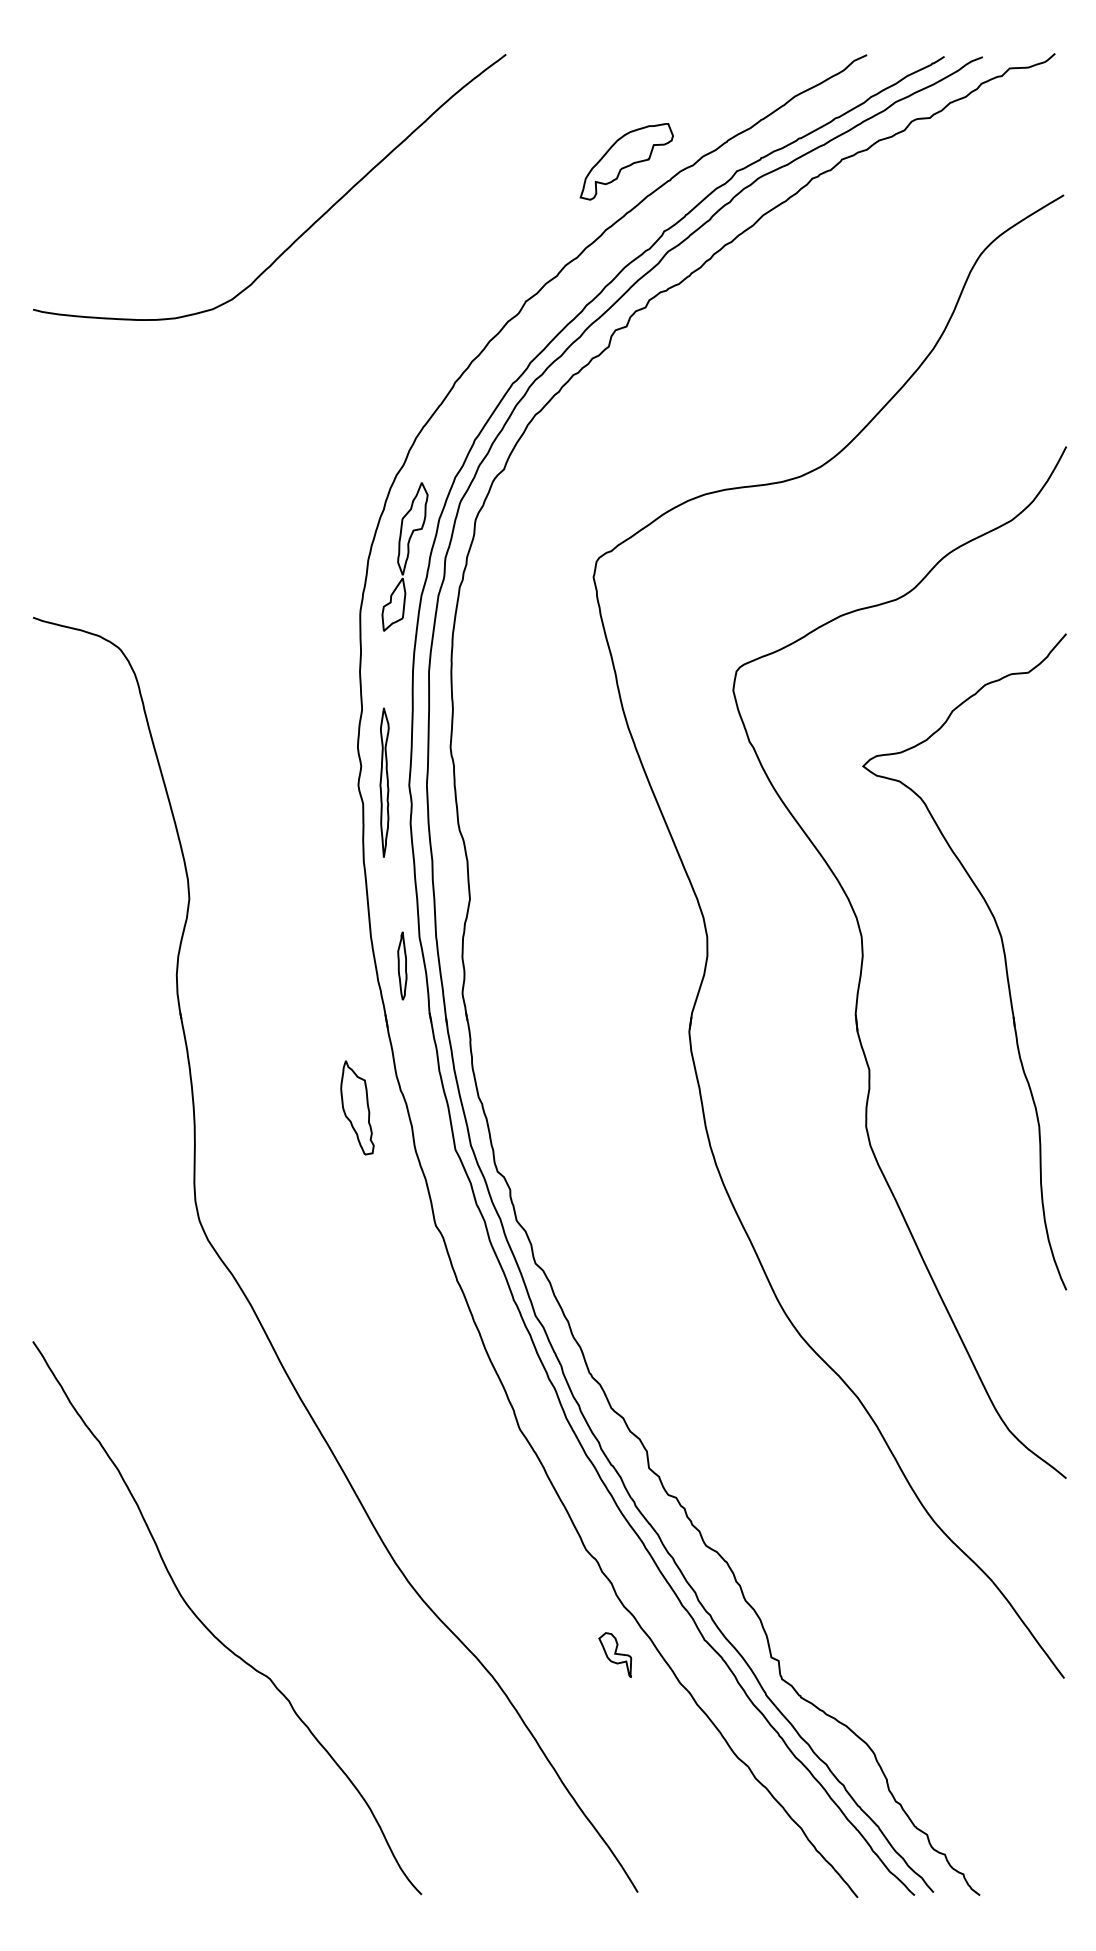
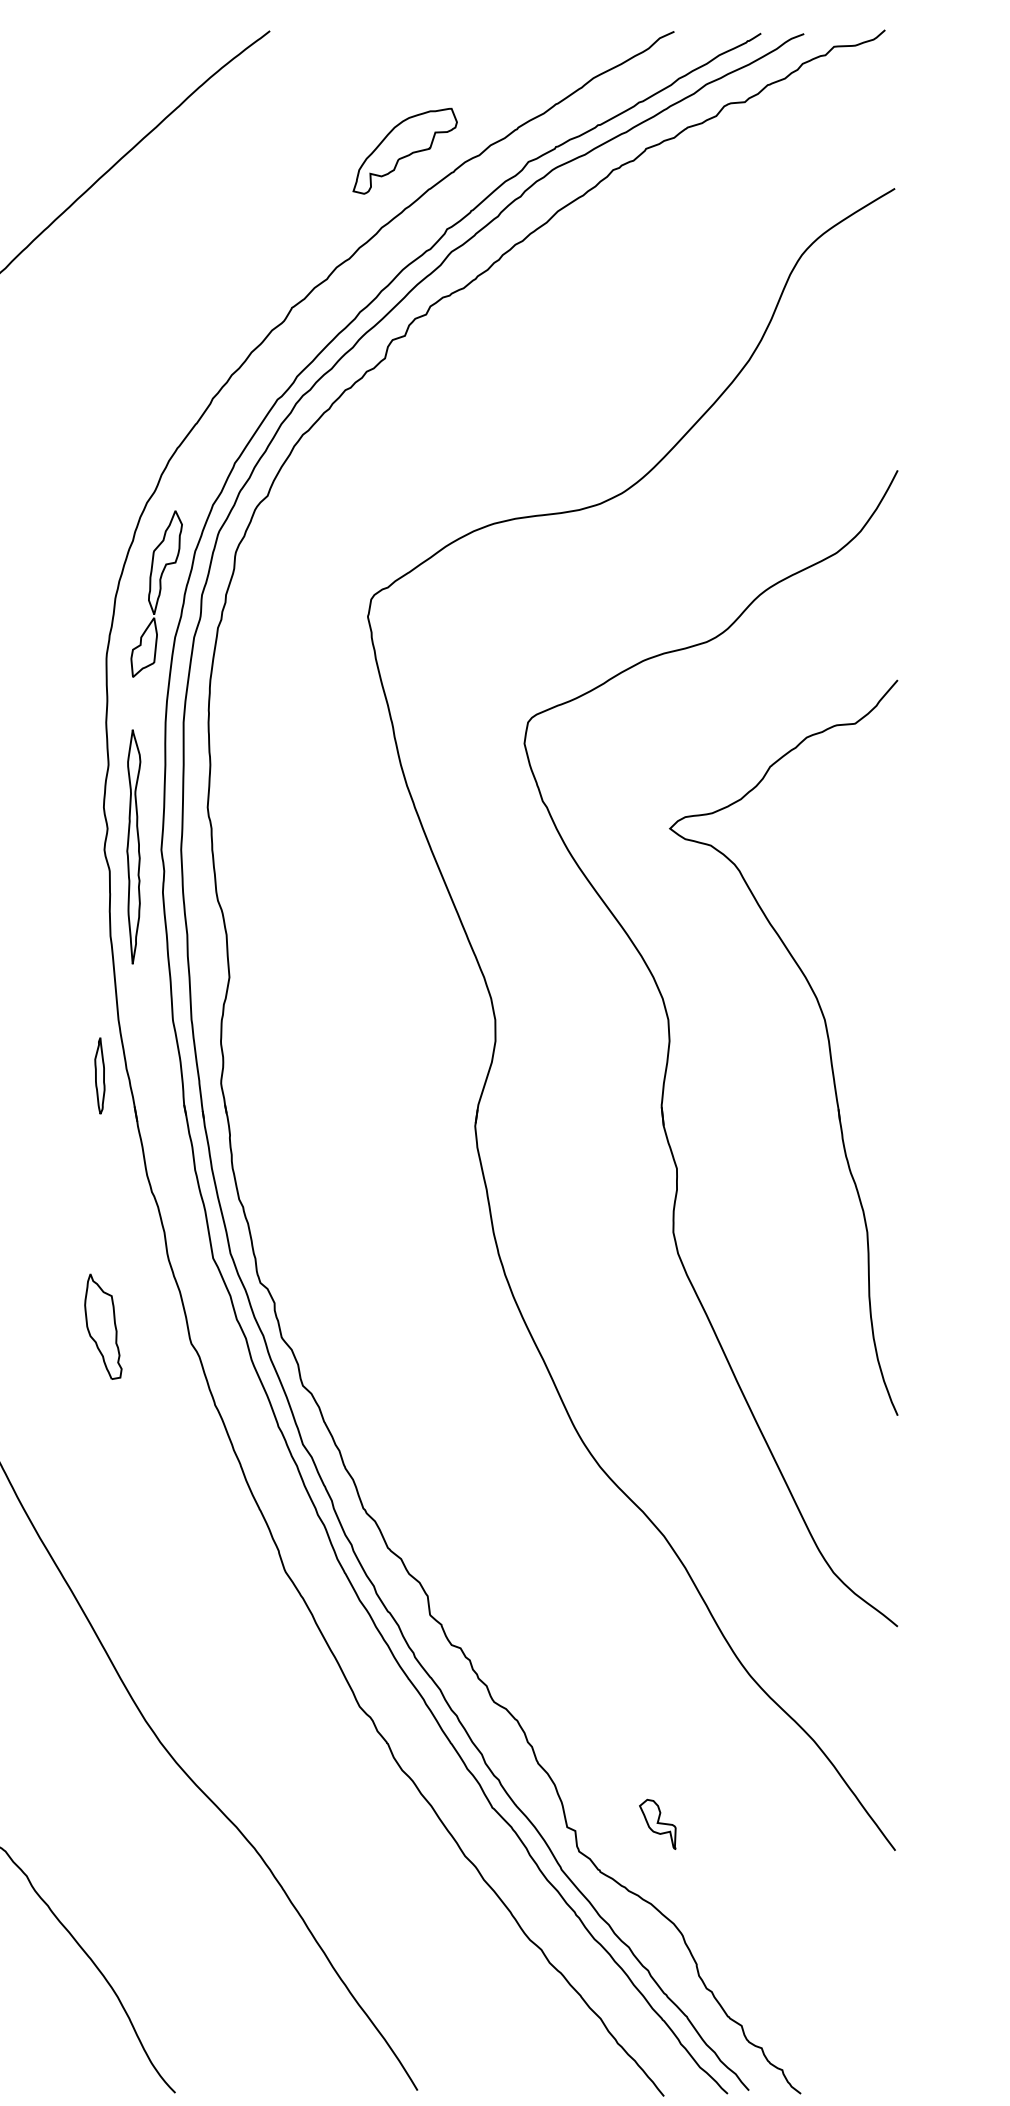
part: (384, 782) -> (133, 846), size x1.4
part: (402, 965) -> (100, 1075), moved
part: (357, 1107) -> (103, 1326), moved
part: (615, 1654) -> (658, 1823), moved

